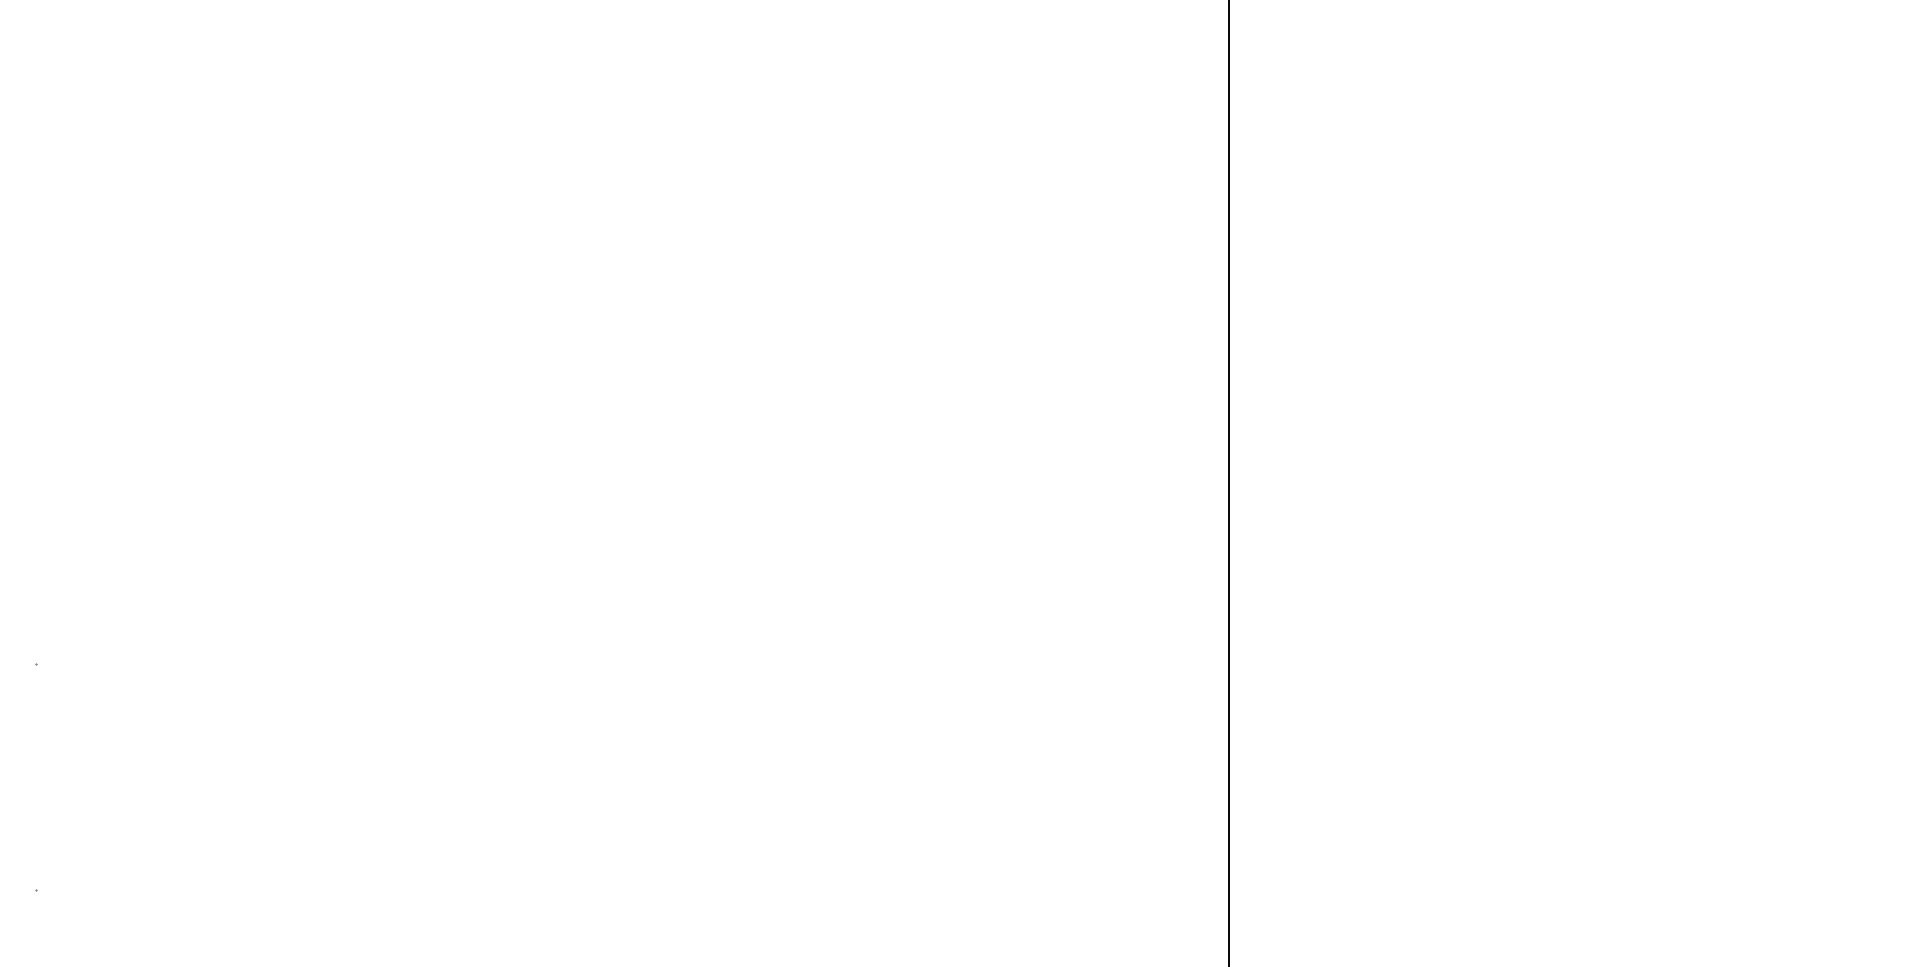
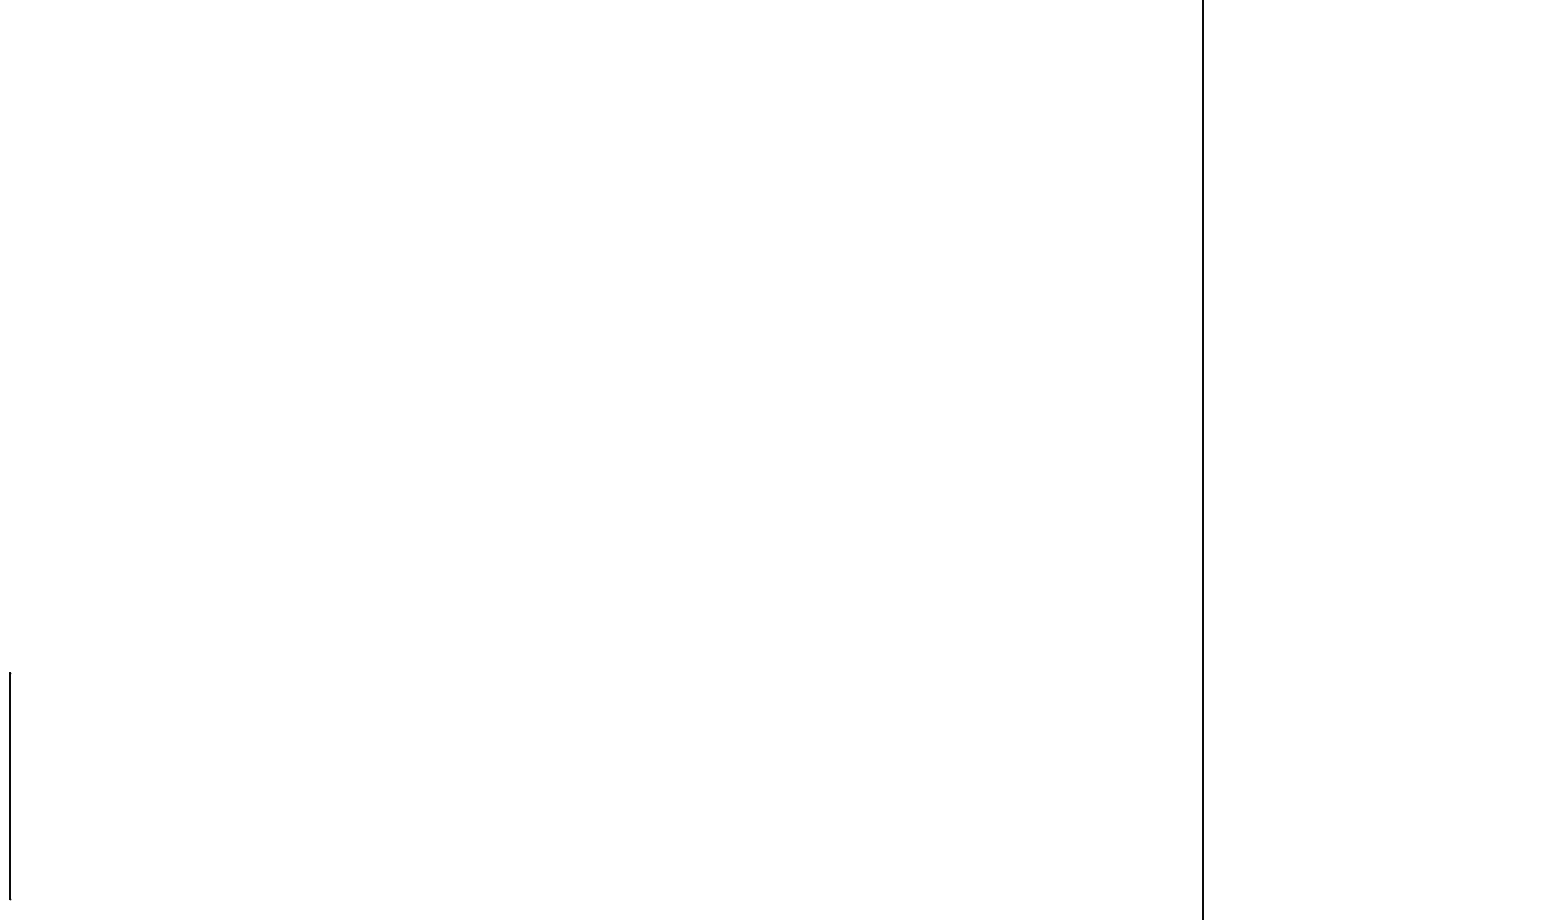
line: (36, 776) -> (9, 785), added

